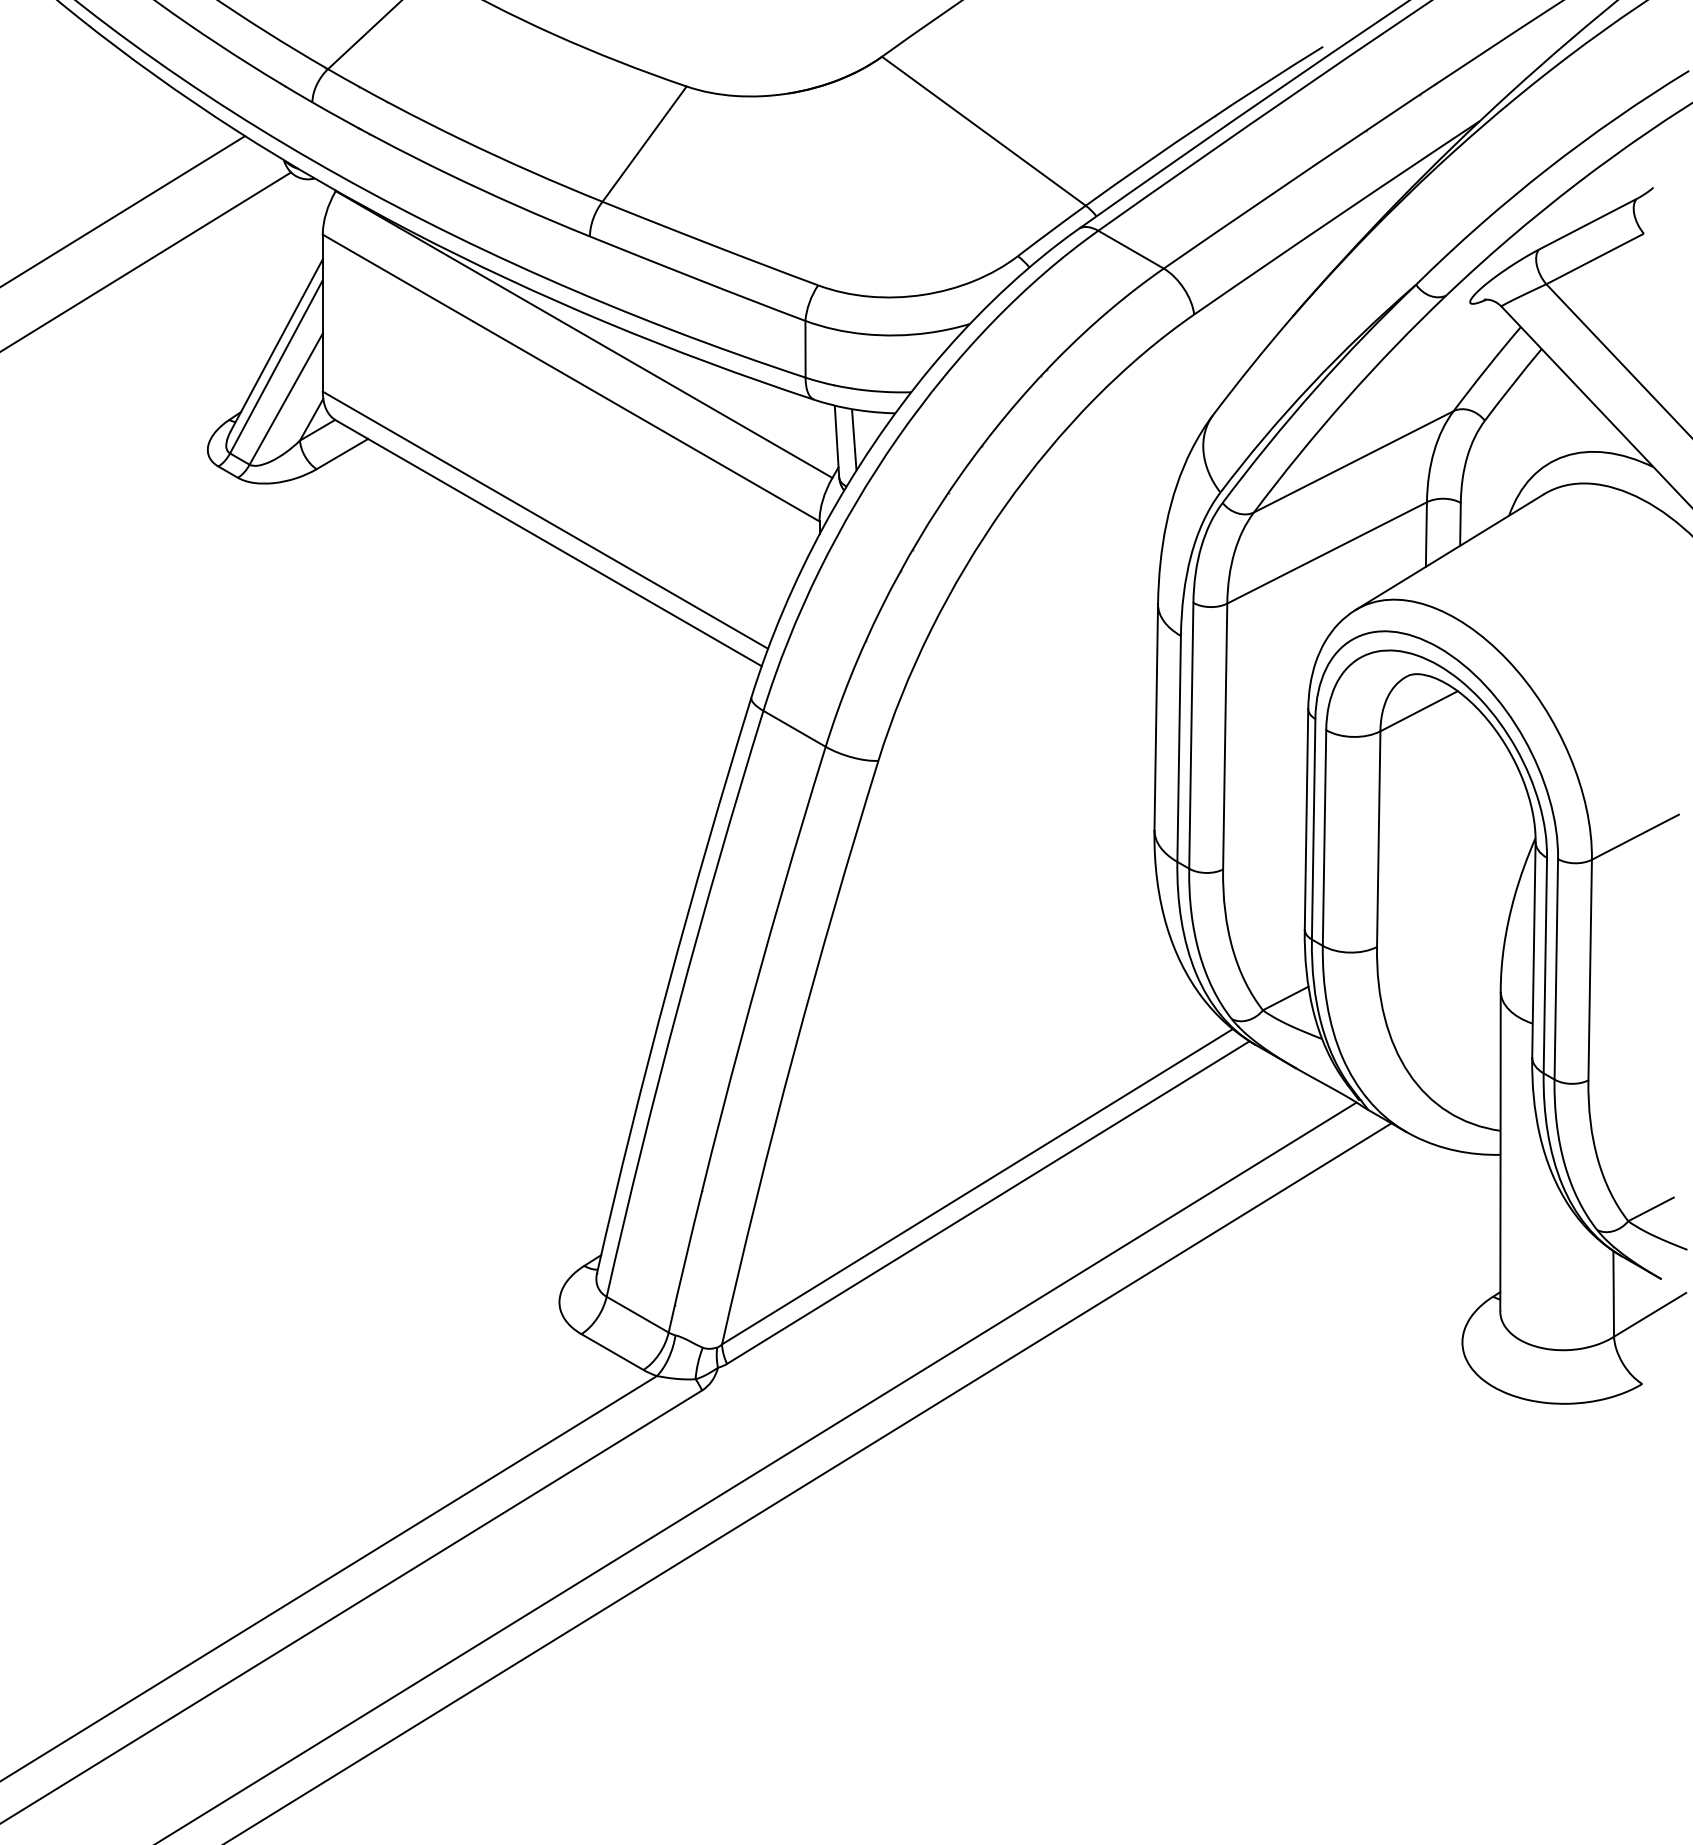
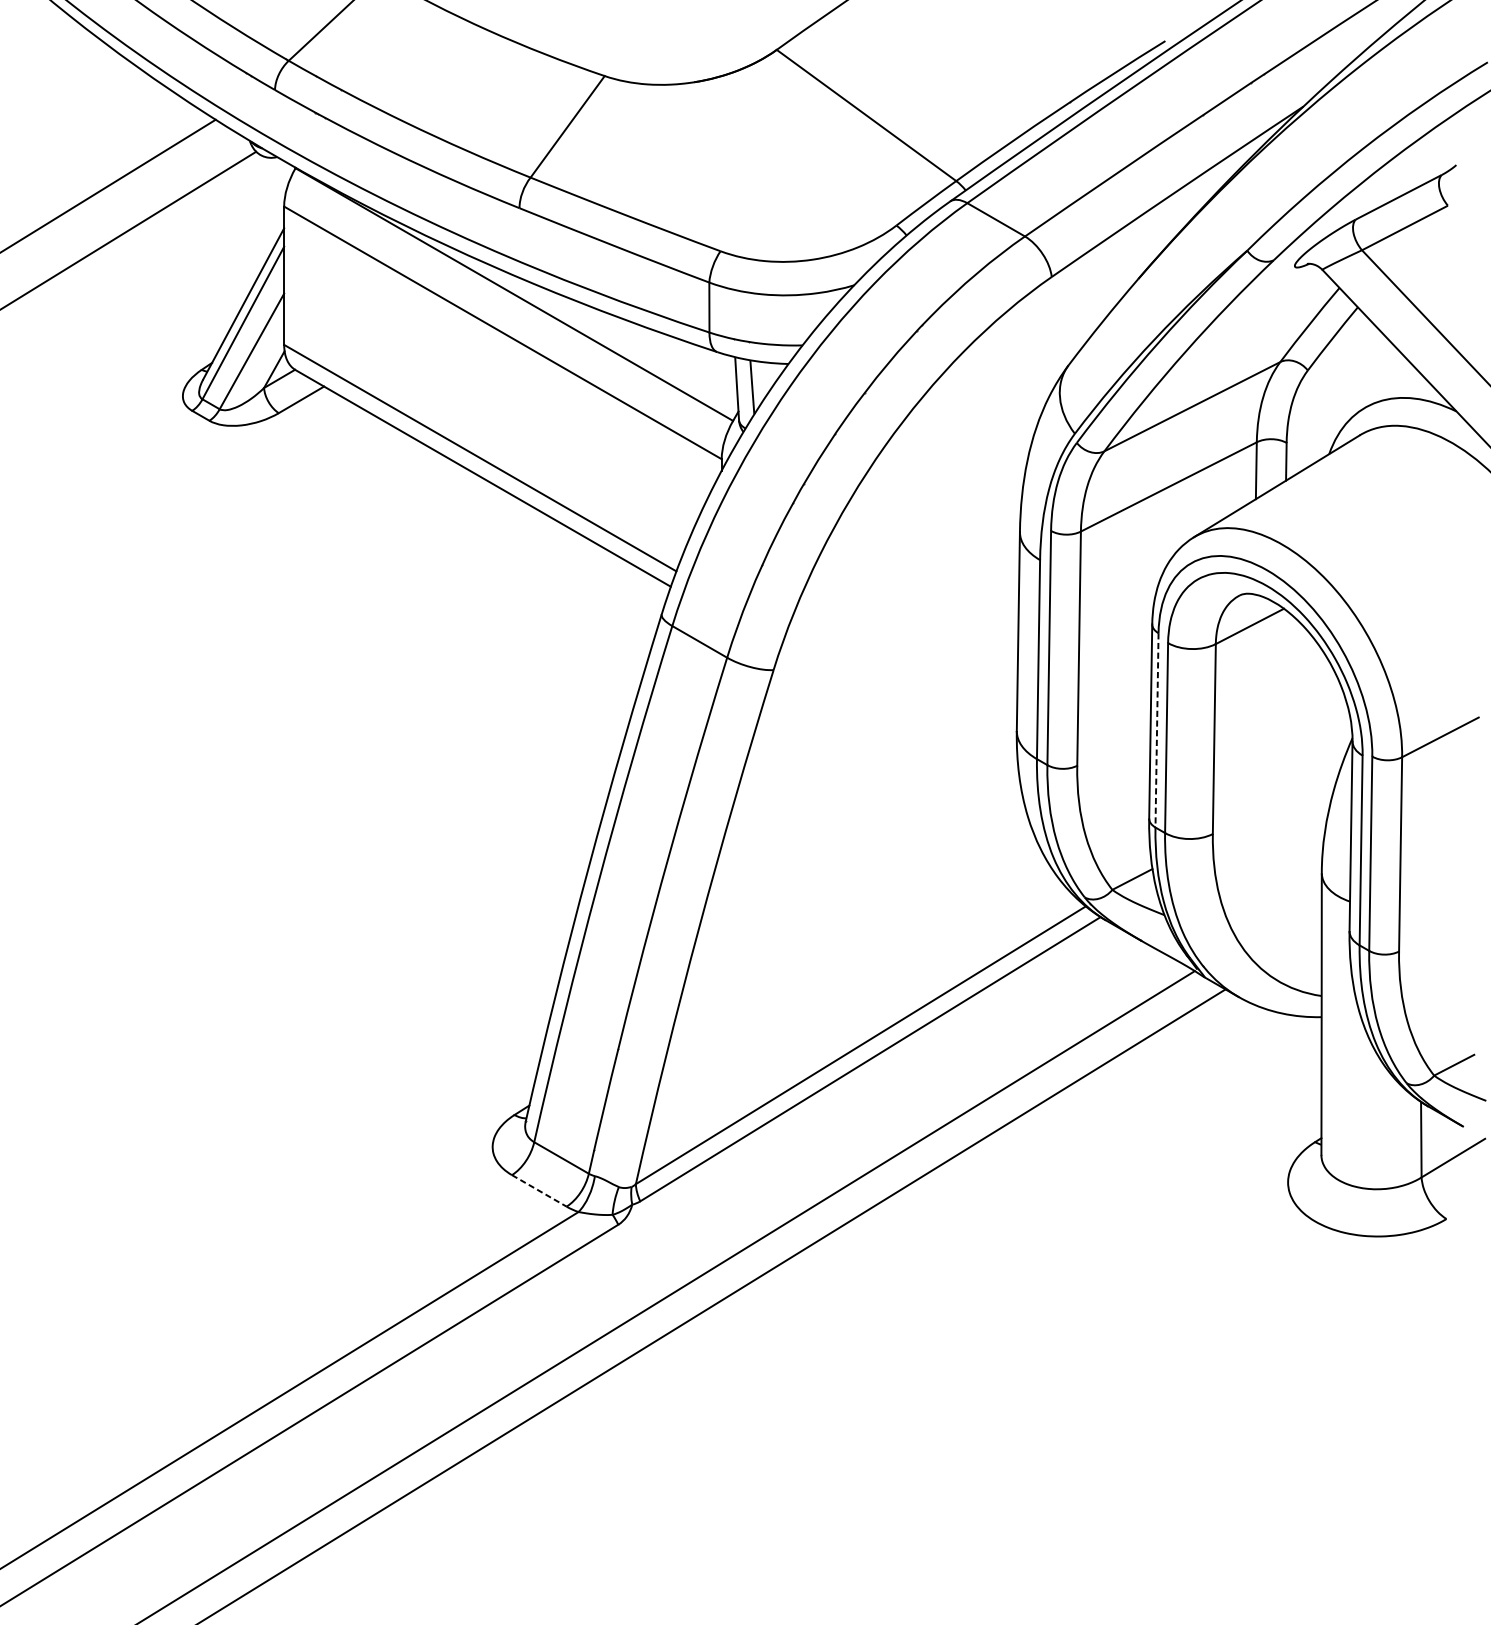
line: (1313, 829) -> (1156, 730), solid -> dashed
line: (612, 1352) -> (539, 1191), solid -> dashed

